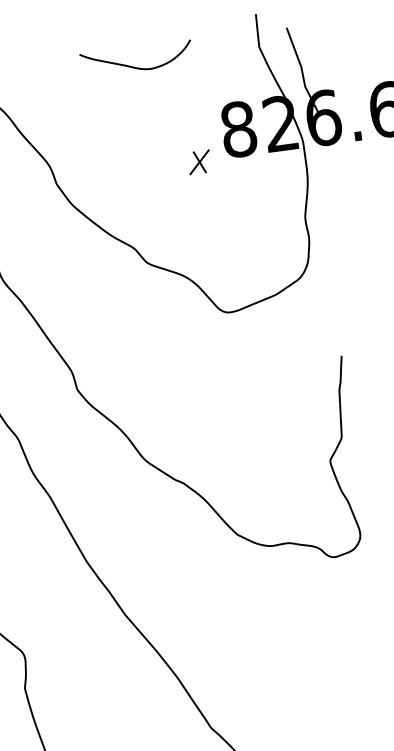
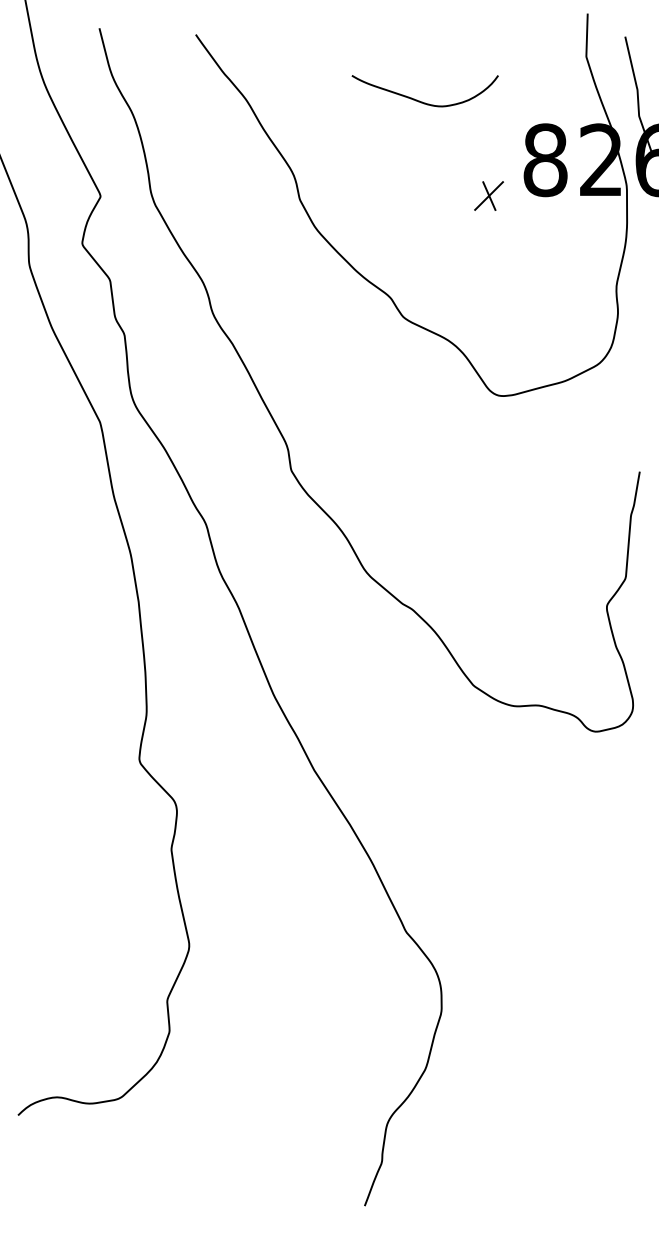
curve: (135, 67) -> (422, 101), moved

